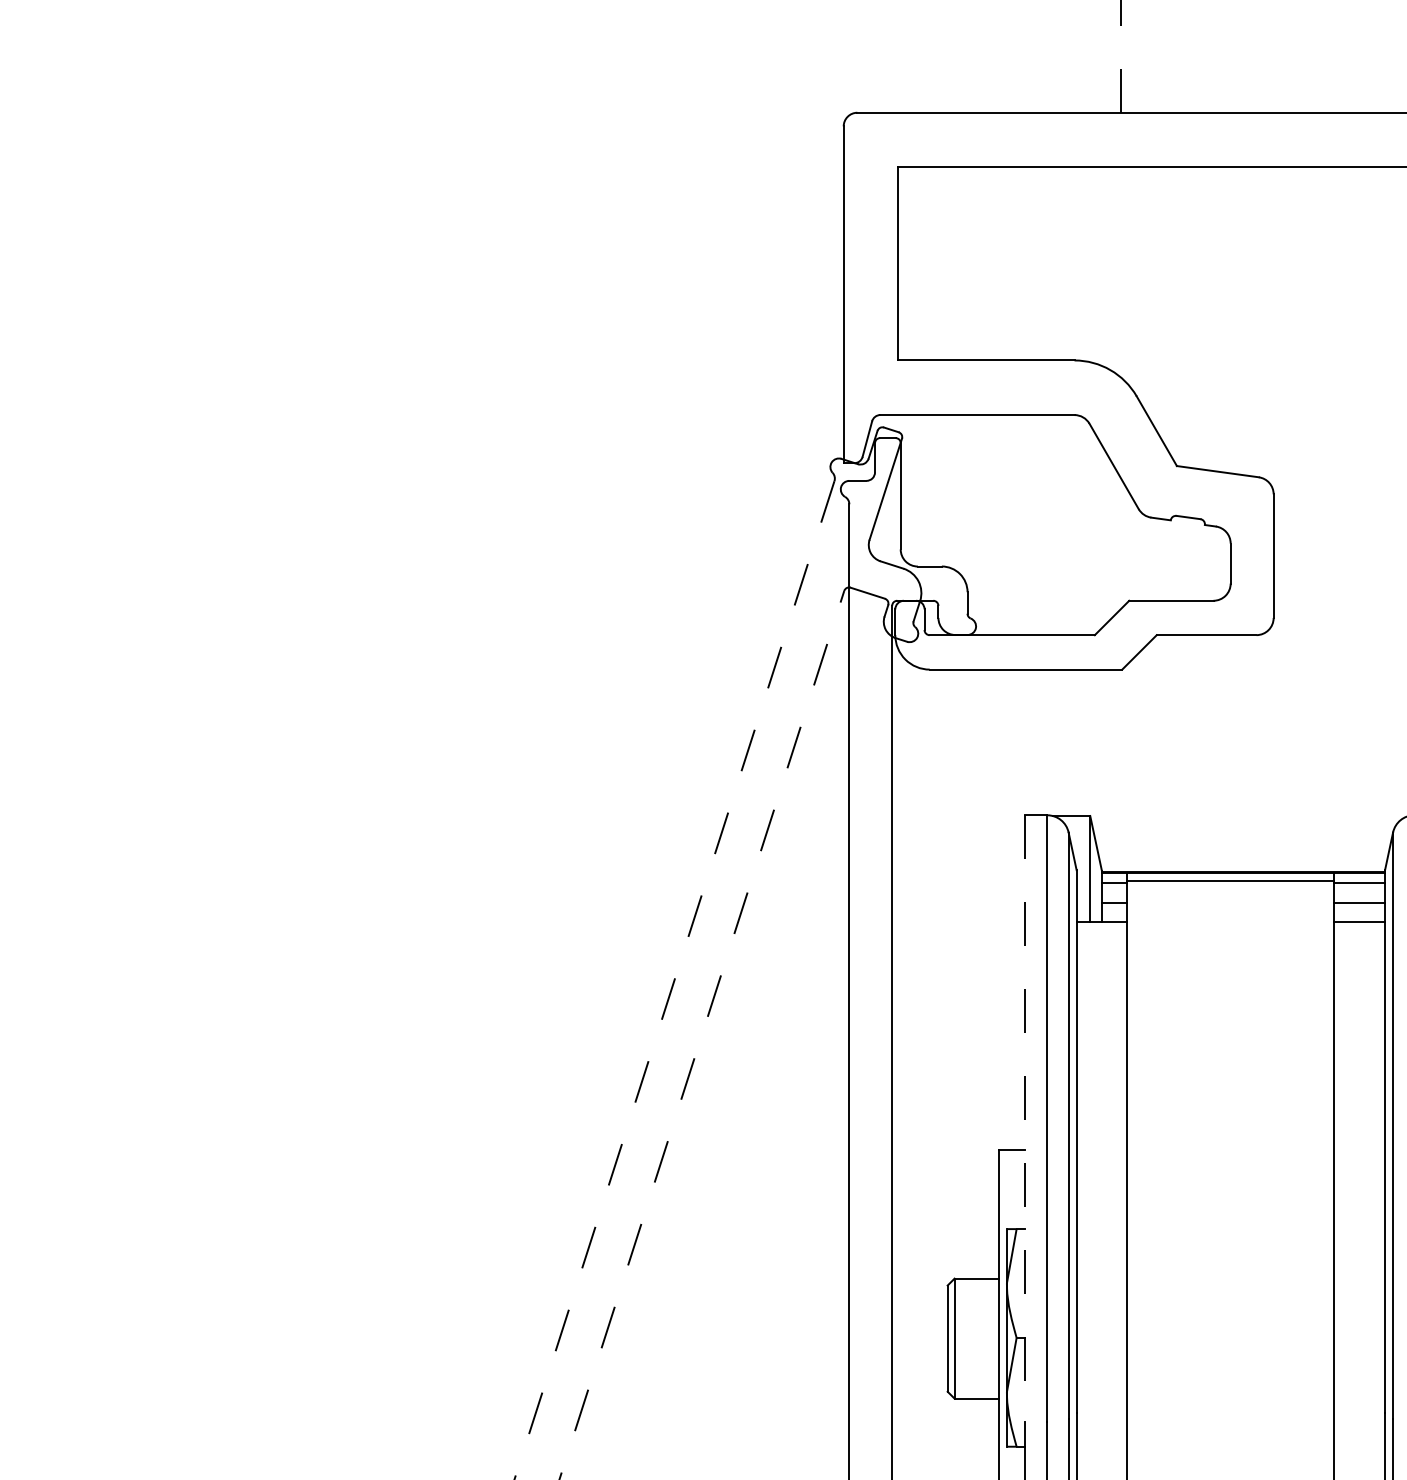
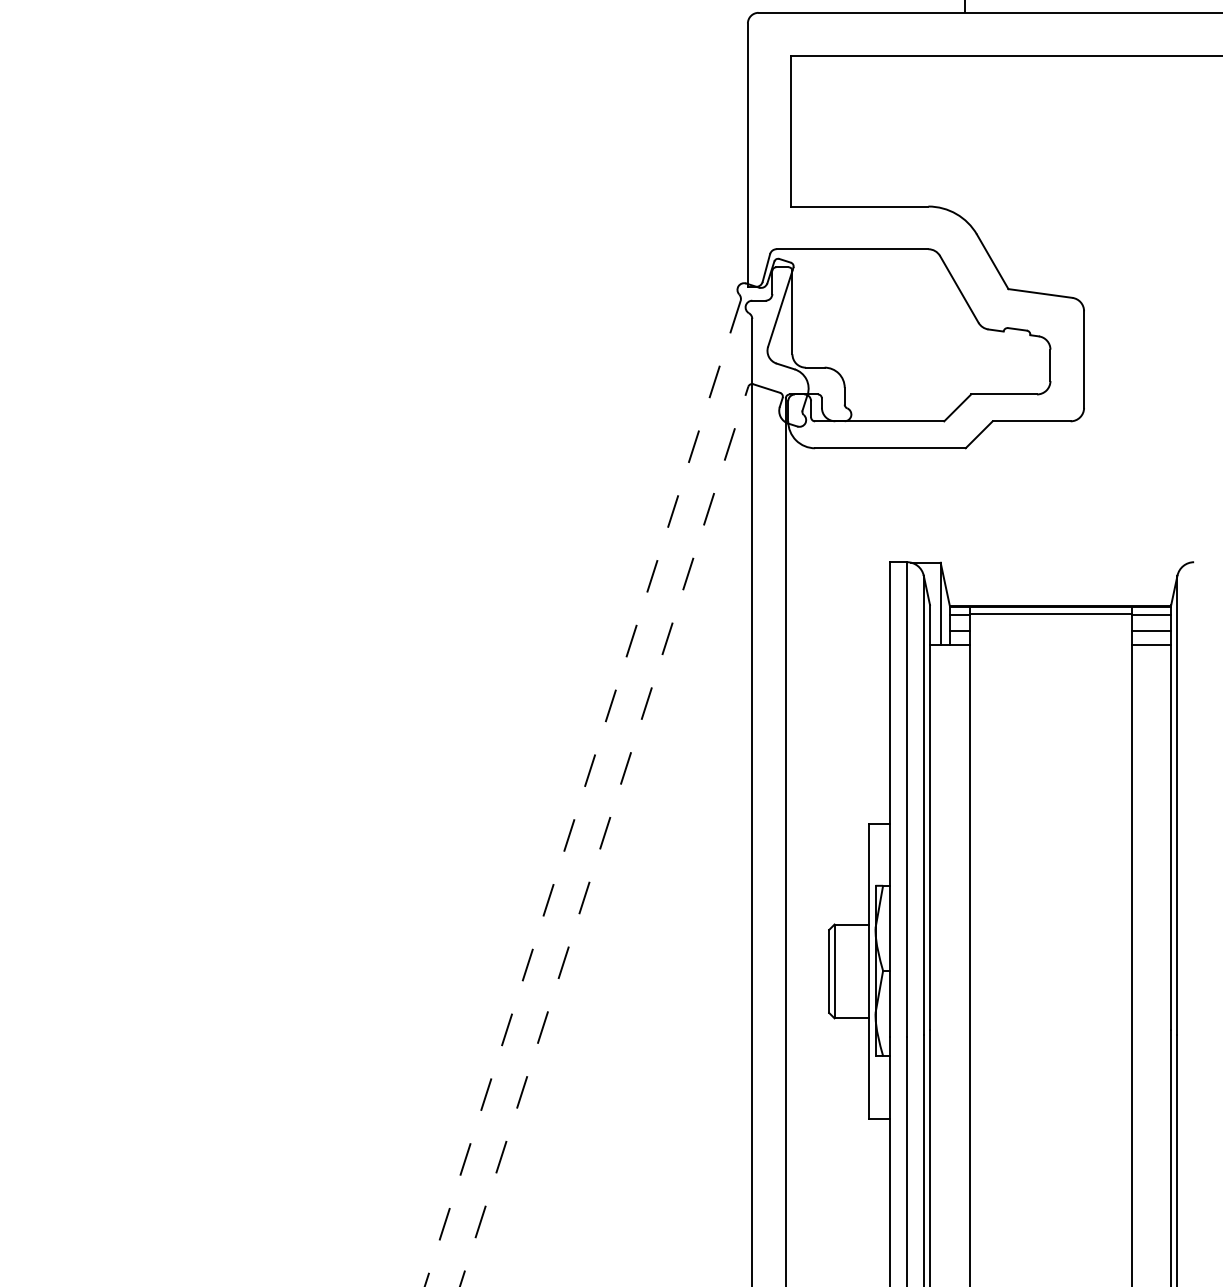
line: (1024, 1118) -> (889, 799), dashed -> solid

